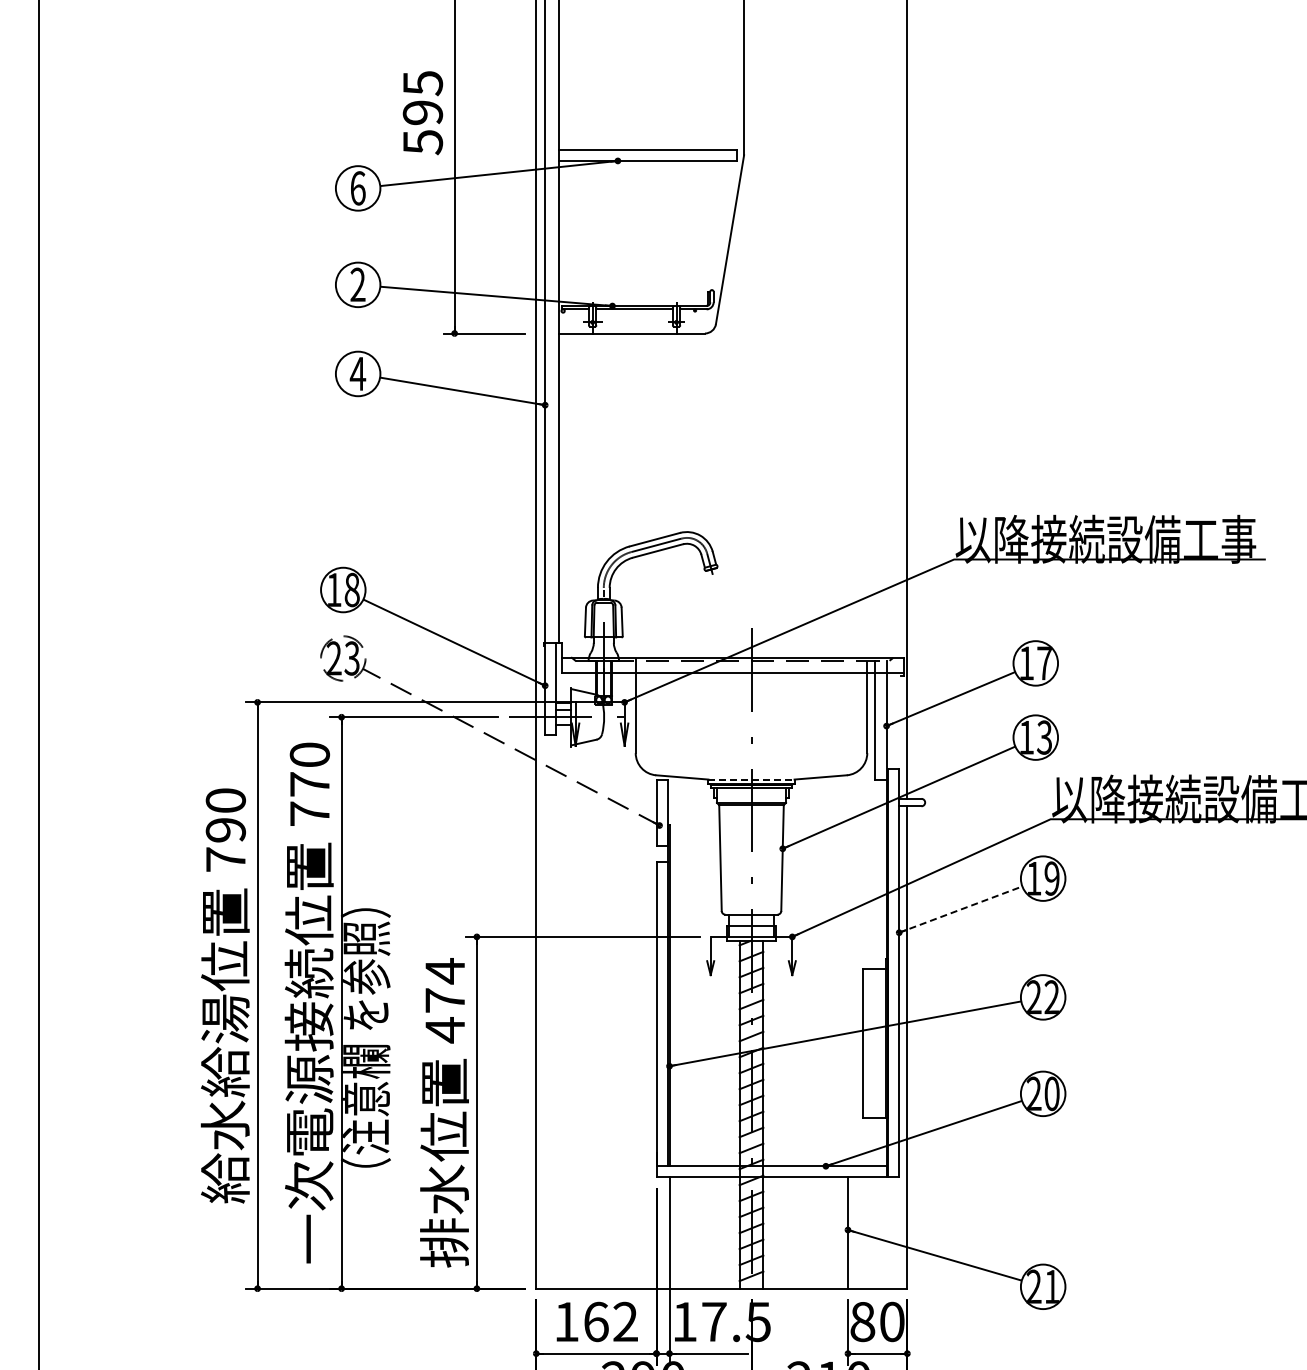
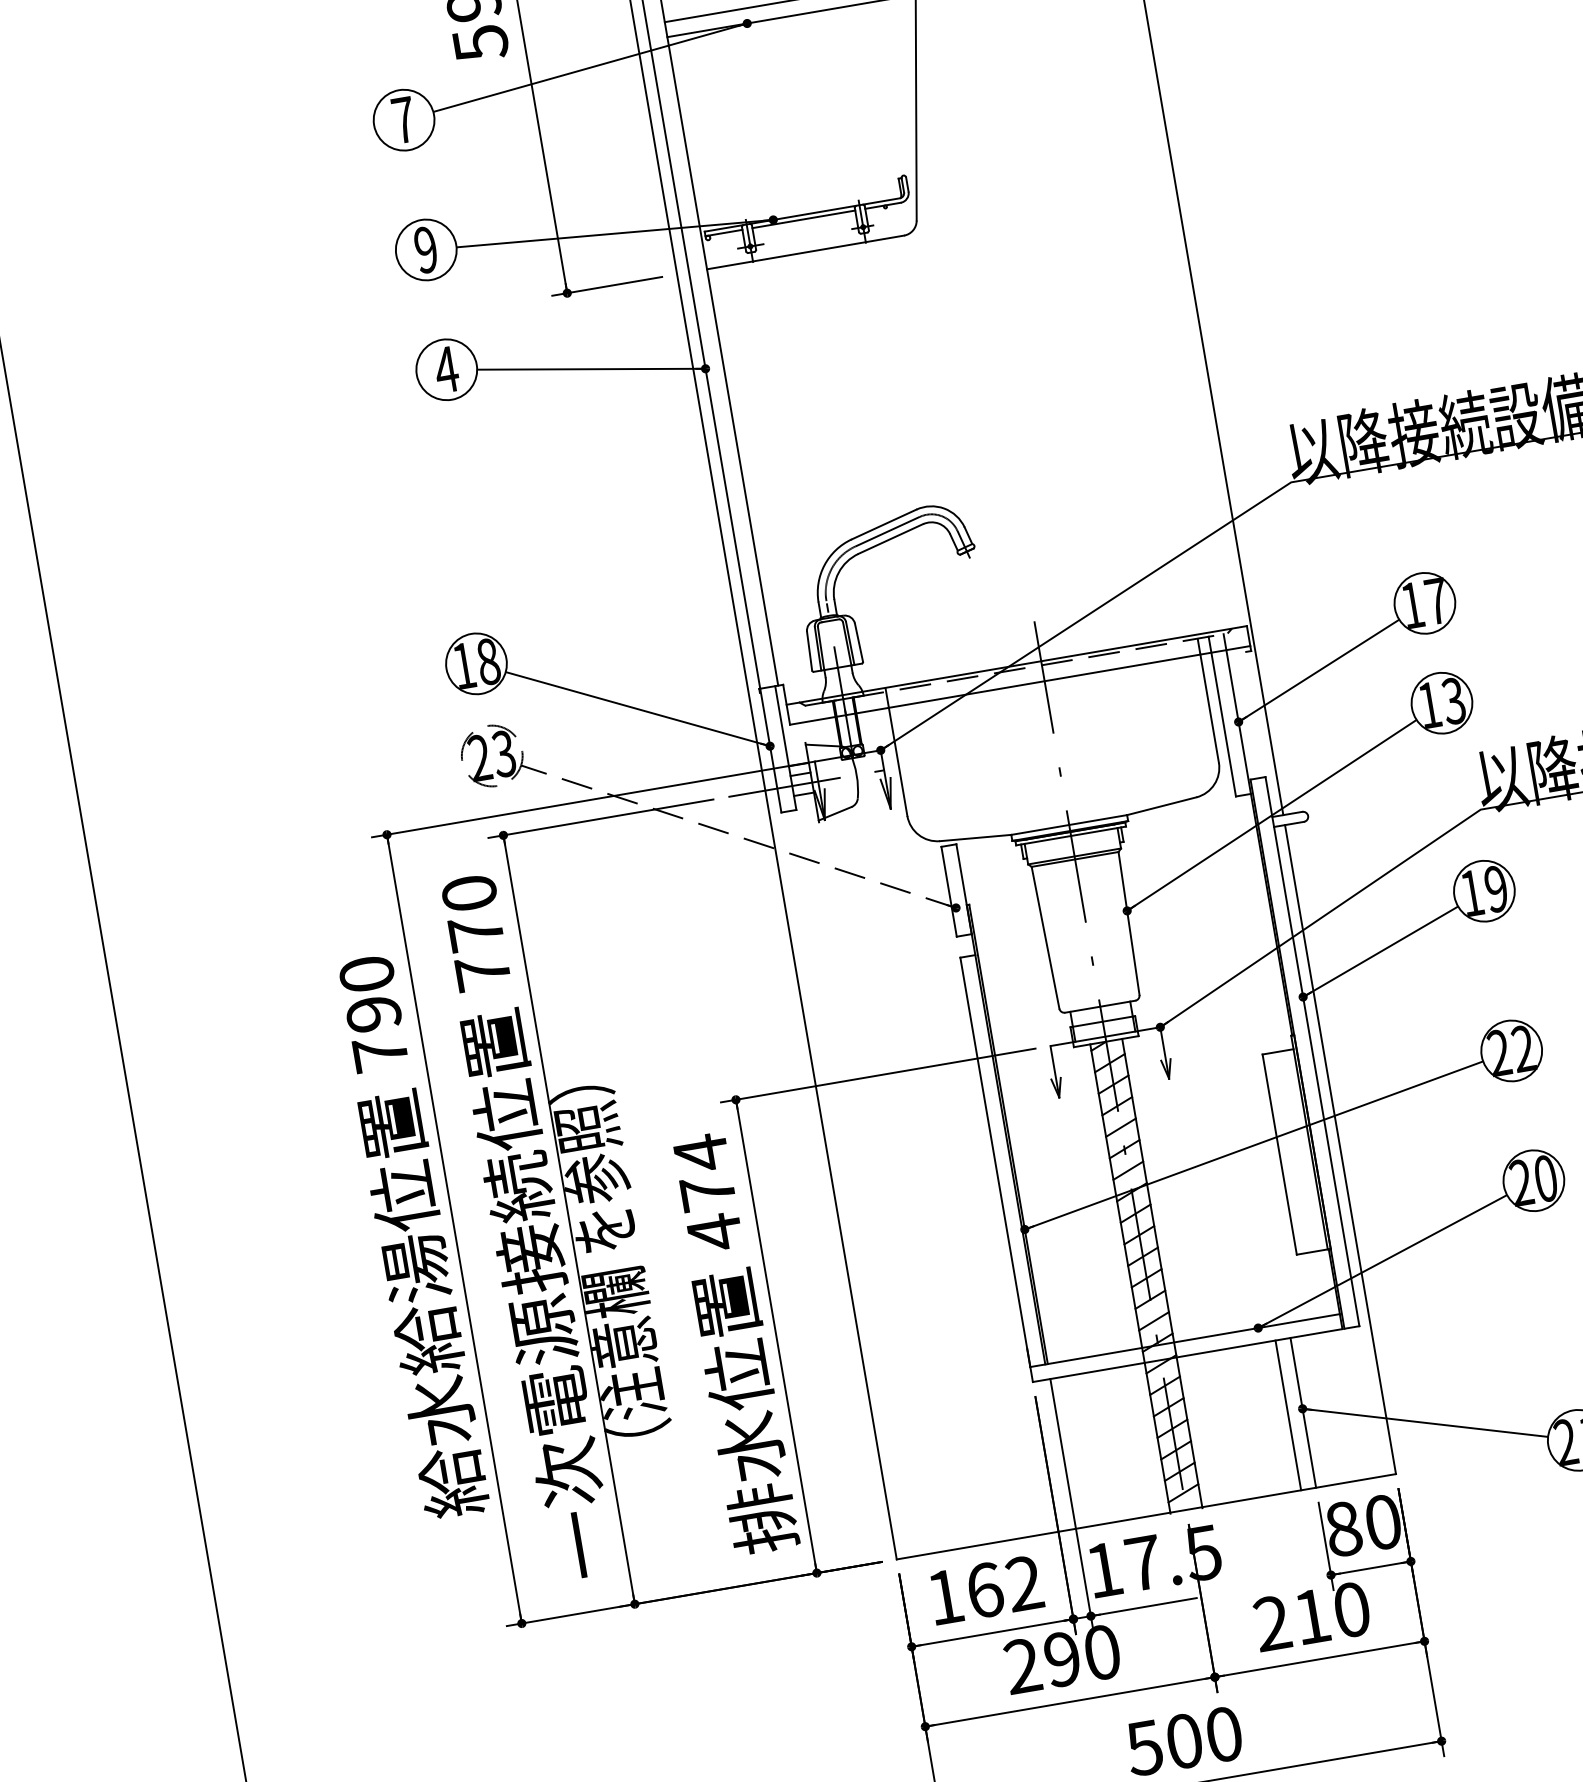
text: (357, 188) -> (403, 120), 6 -> 7
text: (357, 285) -> (425, 250), 2 -> 9
line: (752, 779) -> (1070, 824), dashed -> solid
line: (960, 909) -> (1380, 951), dashed -> solid
line: (836, 1232) -> (1287, 1414), added

